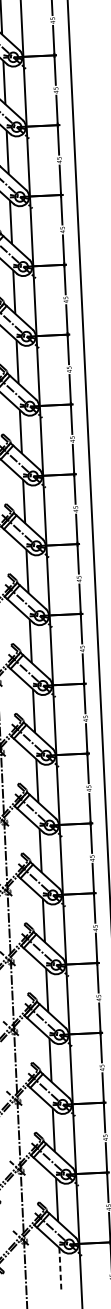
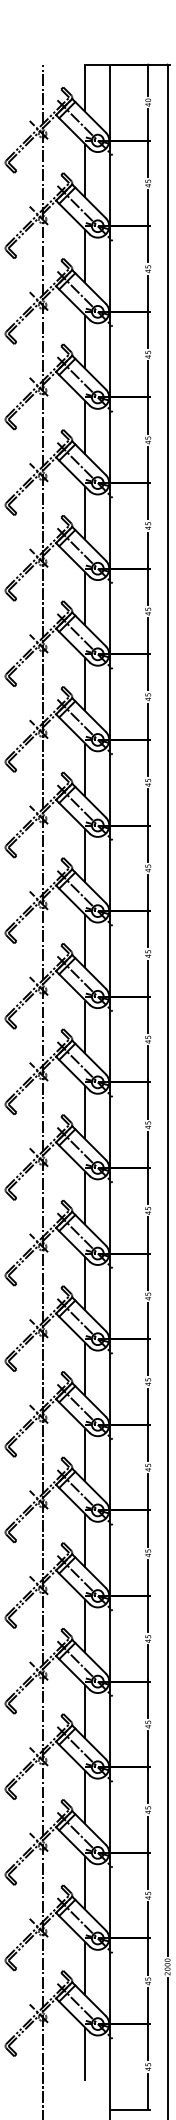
line: (60, 1269) -> (85, 2054), dashed -> solid

